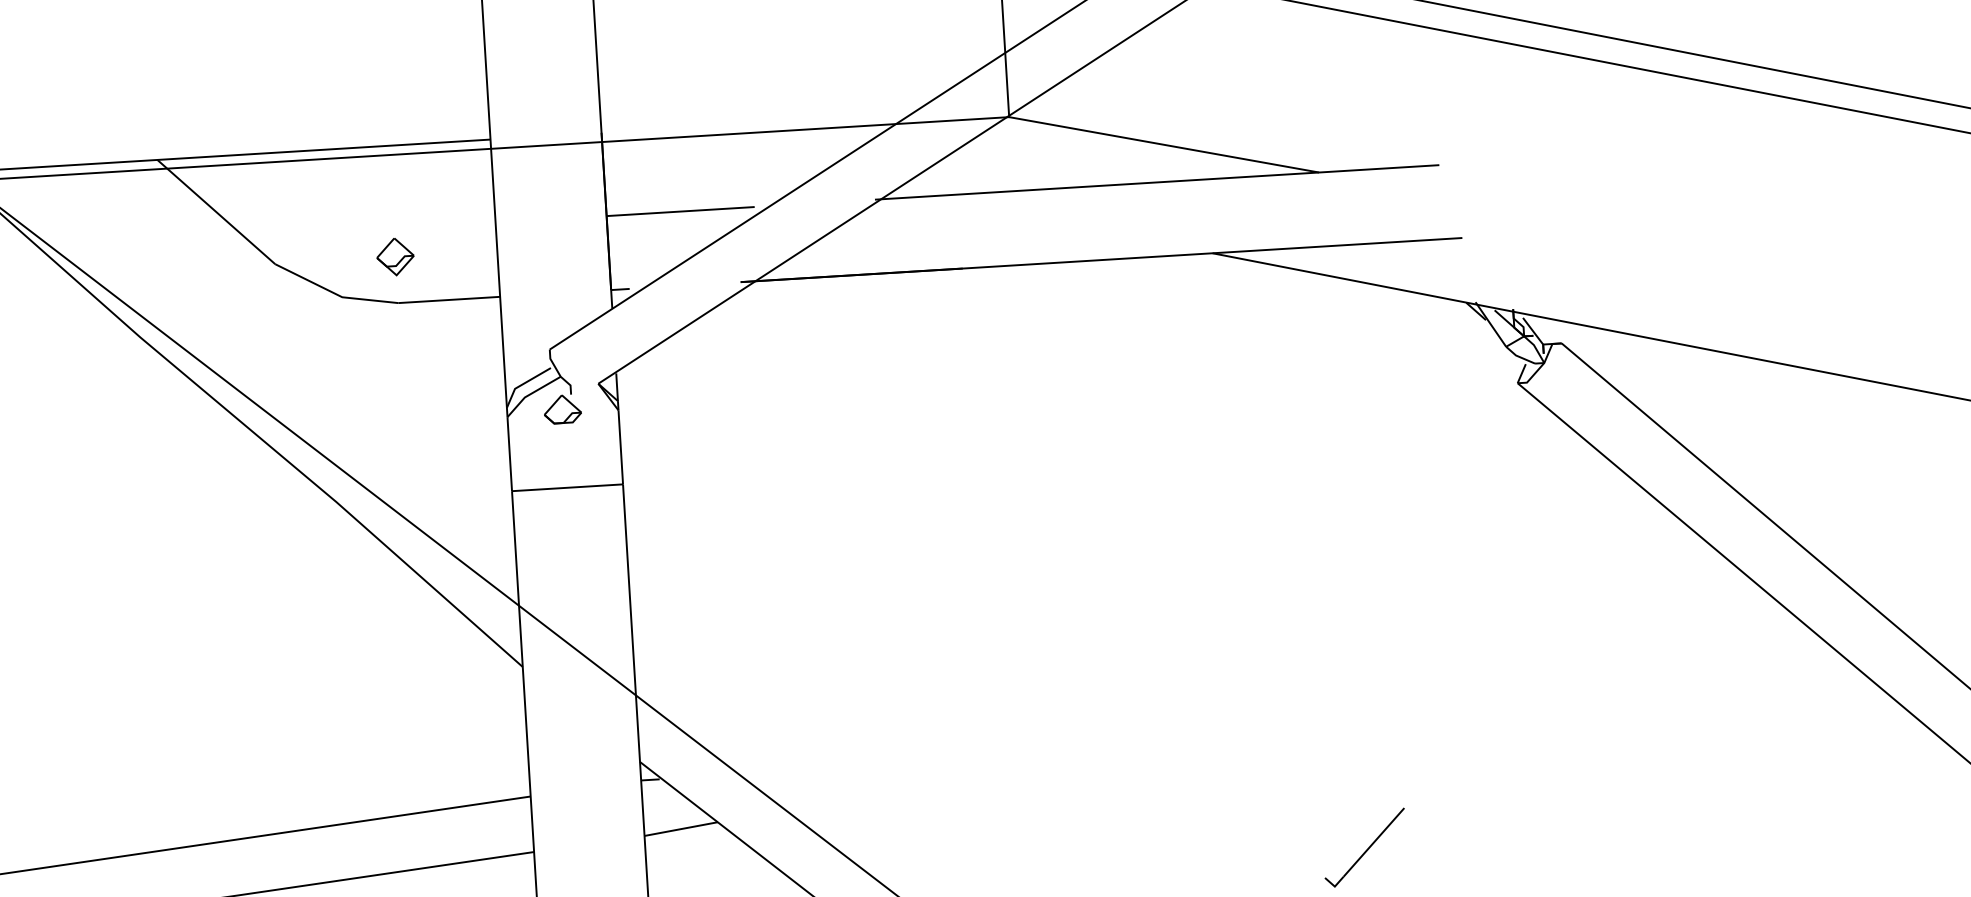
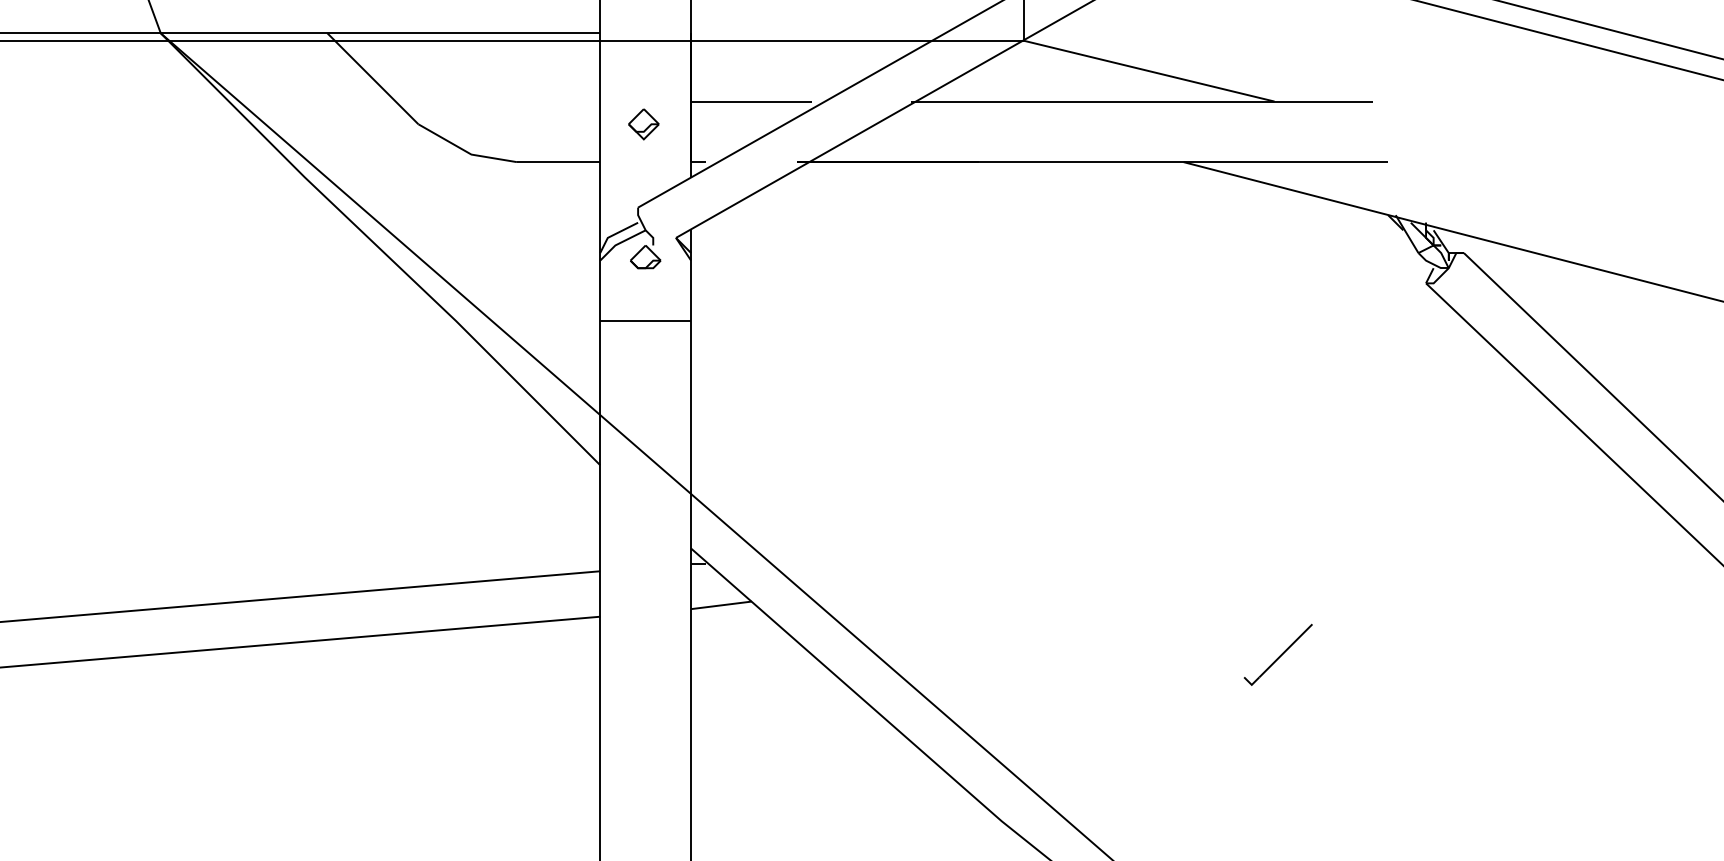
part: (395, 257) -> (643, 124), moved

